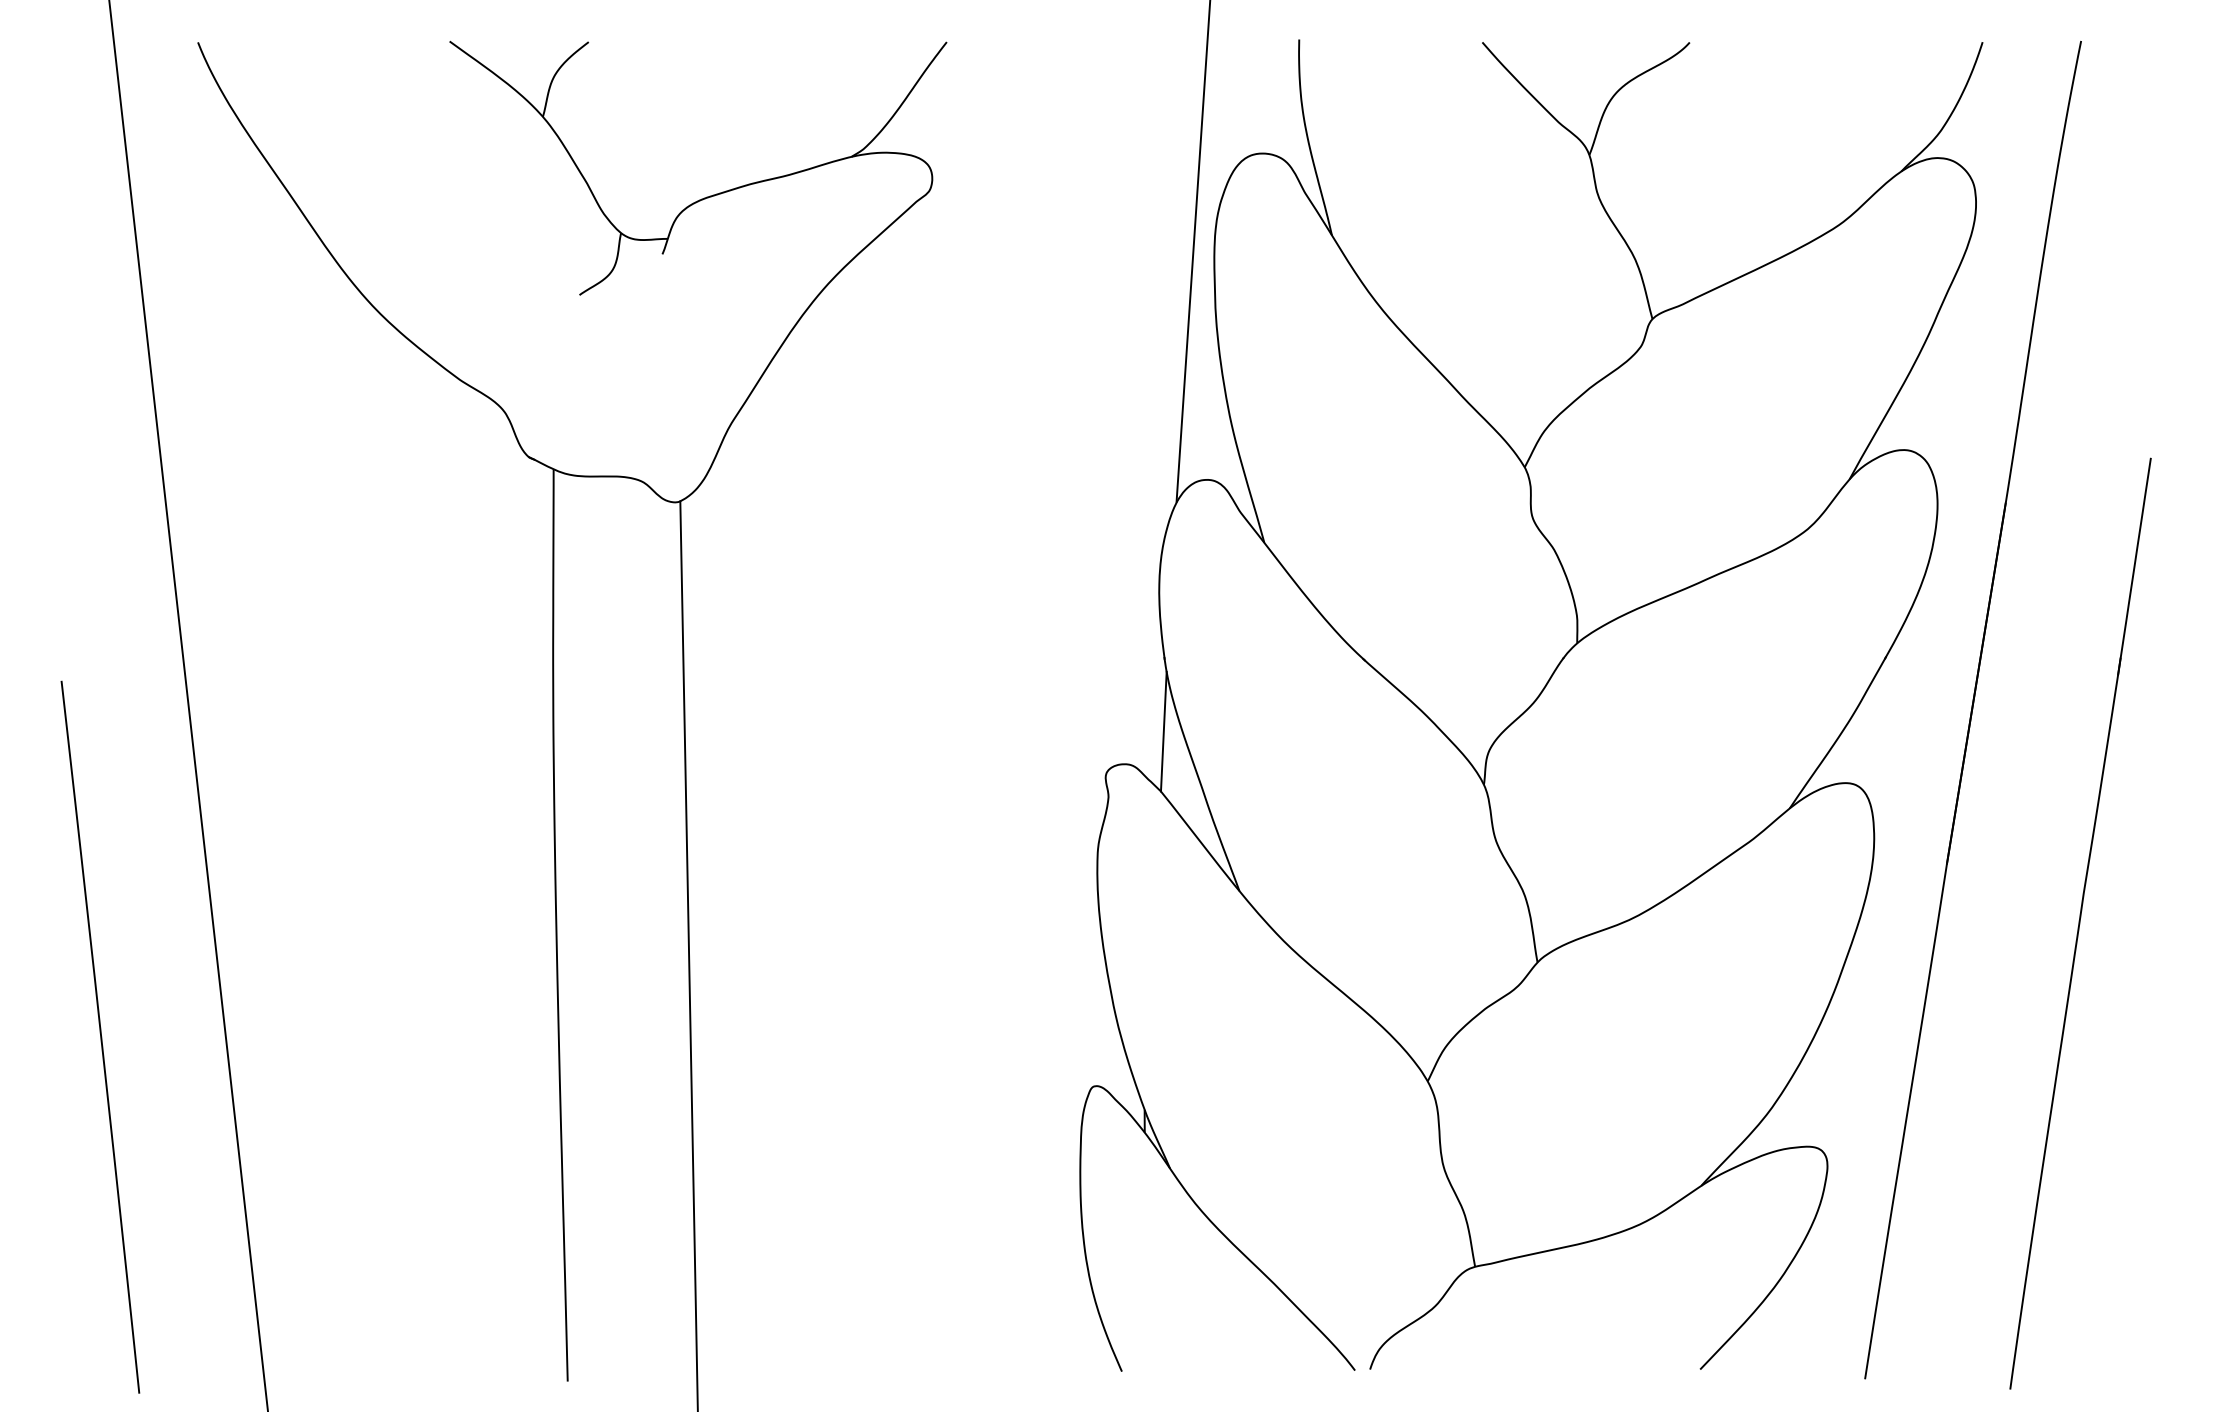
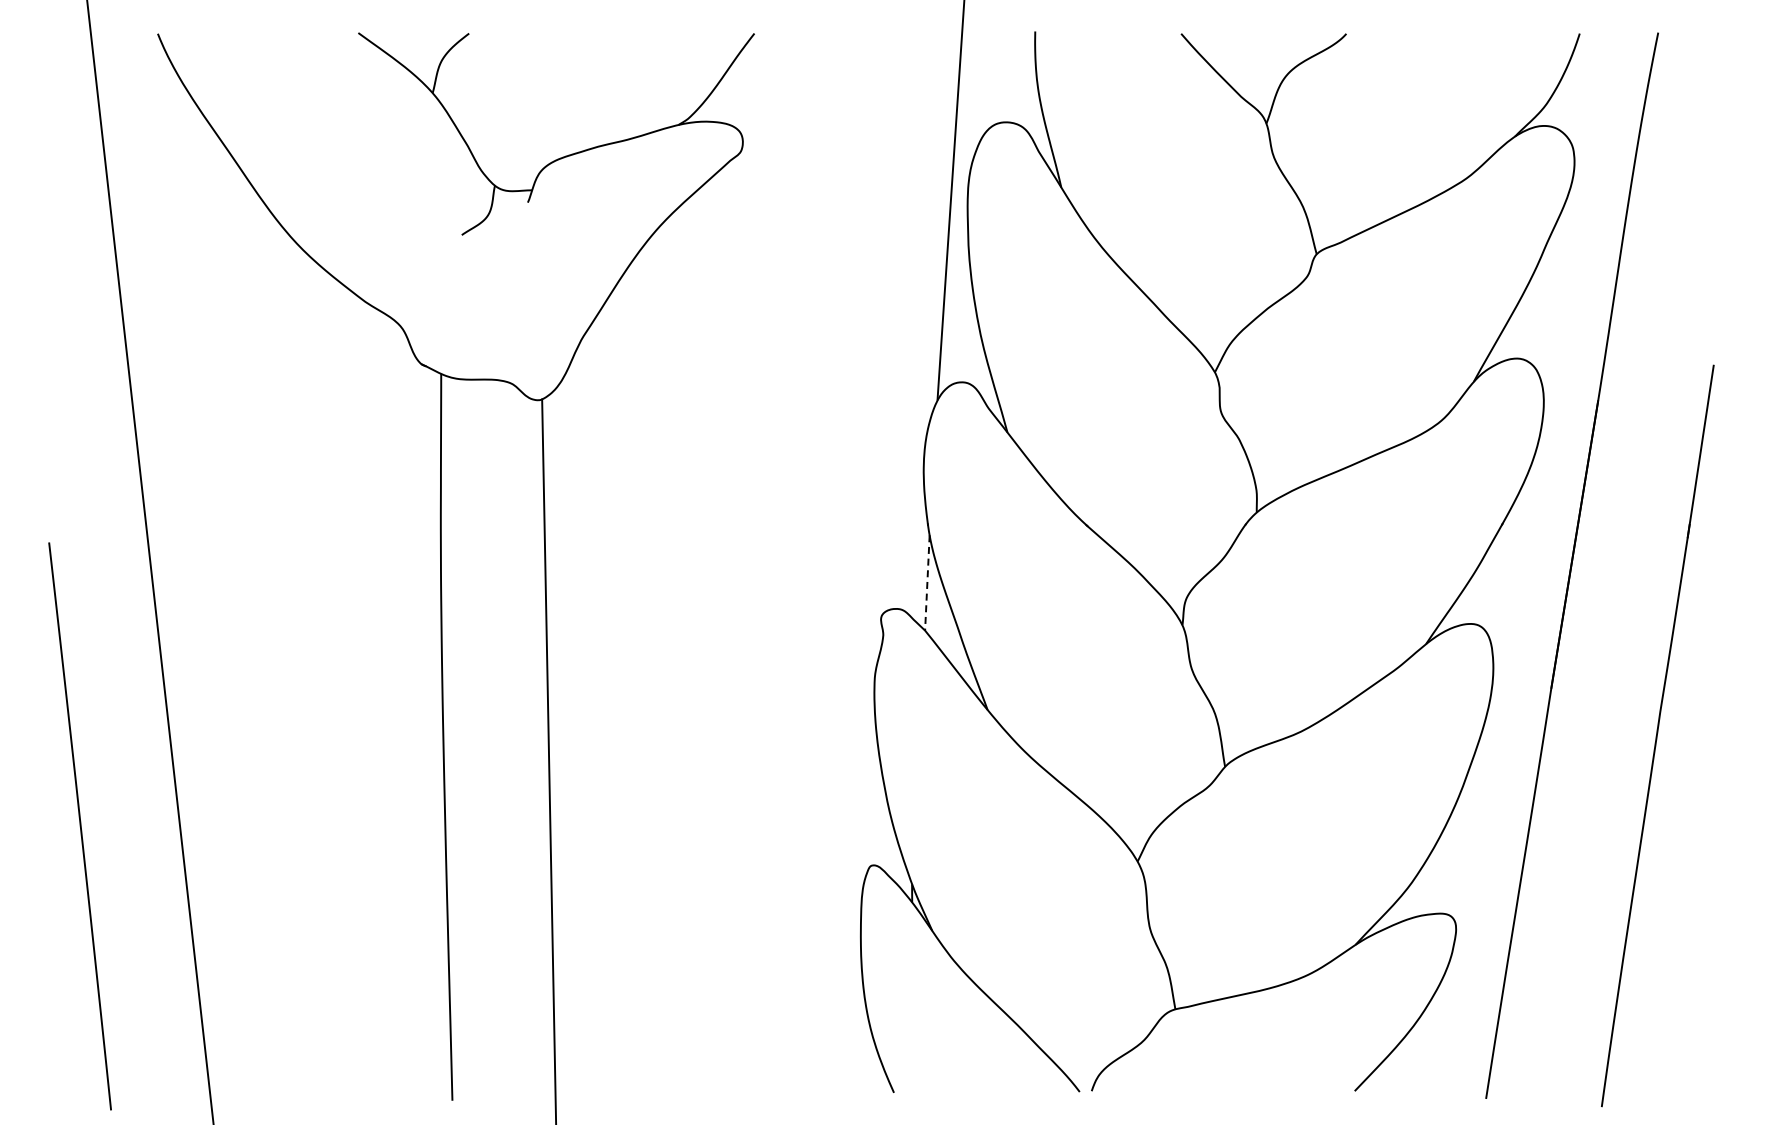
line: (1163, 731) -> (927, 582), solid -> dashed

